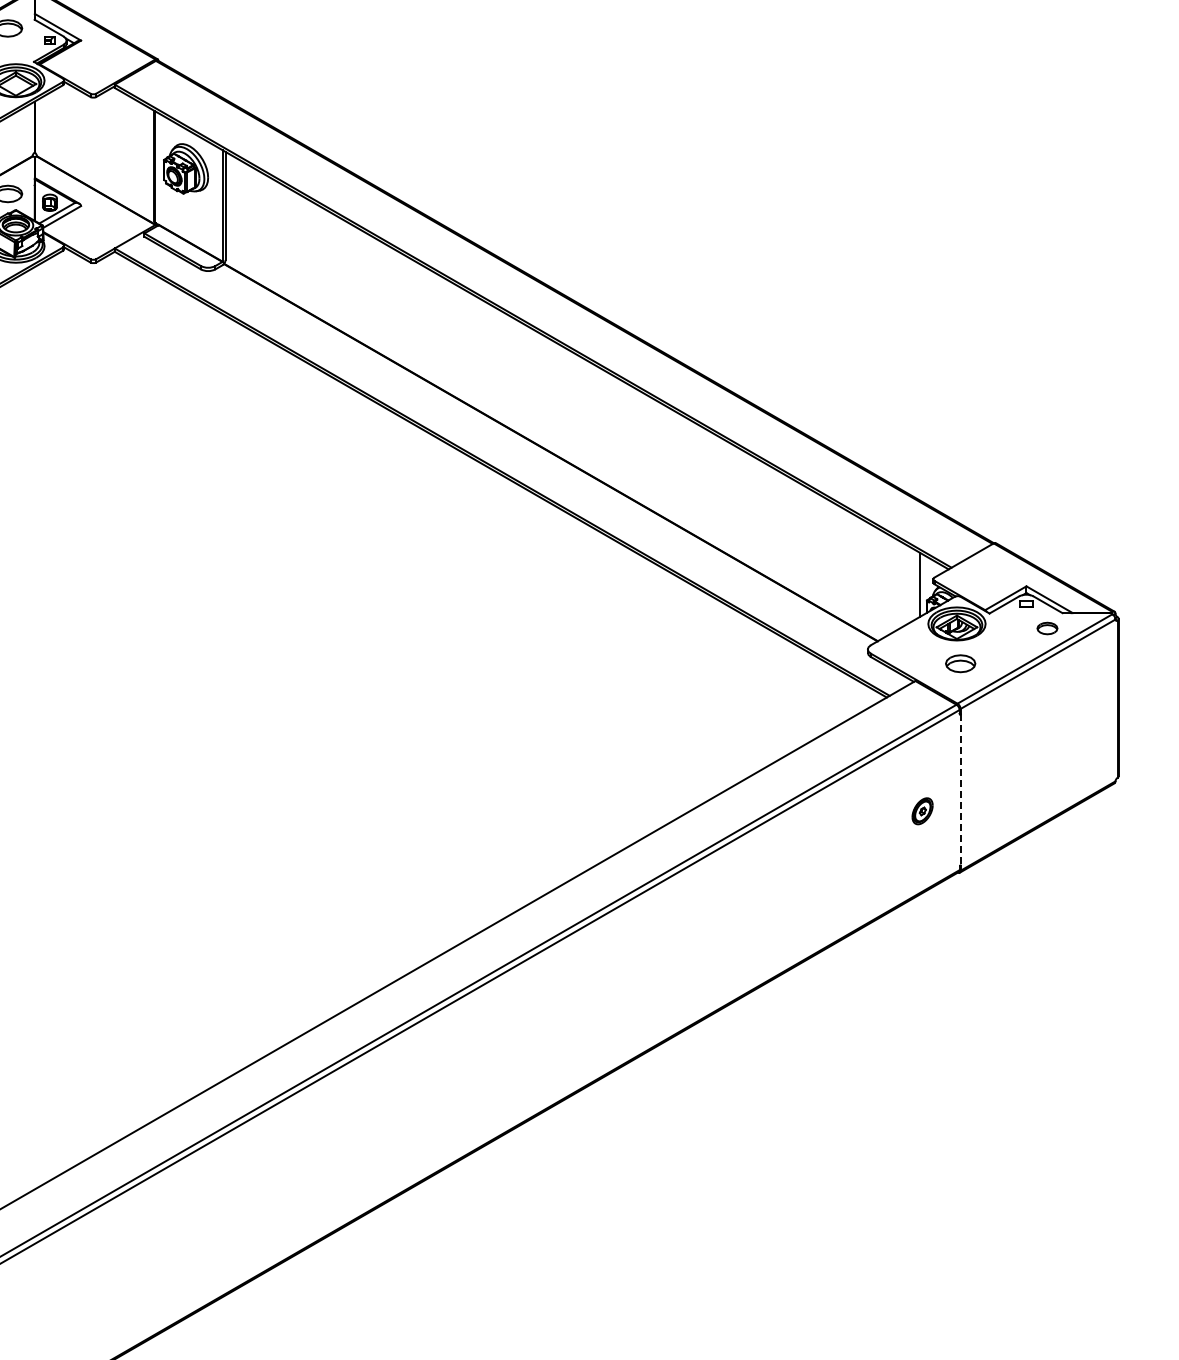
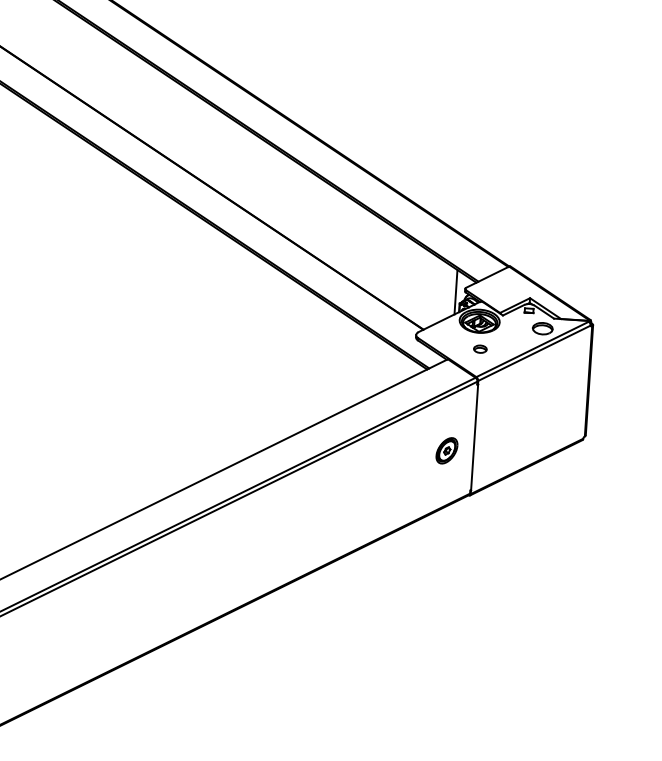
part: (1047, 628) -> (542, 328), size x1.43
part: (960, 663) -> (480, 349), size x0.62
line: (960, 789) -> (474, 437), dashed -> solid
part: (922, 810) -> (446, 450), size x1.43

